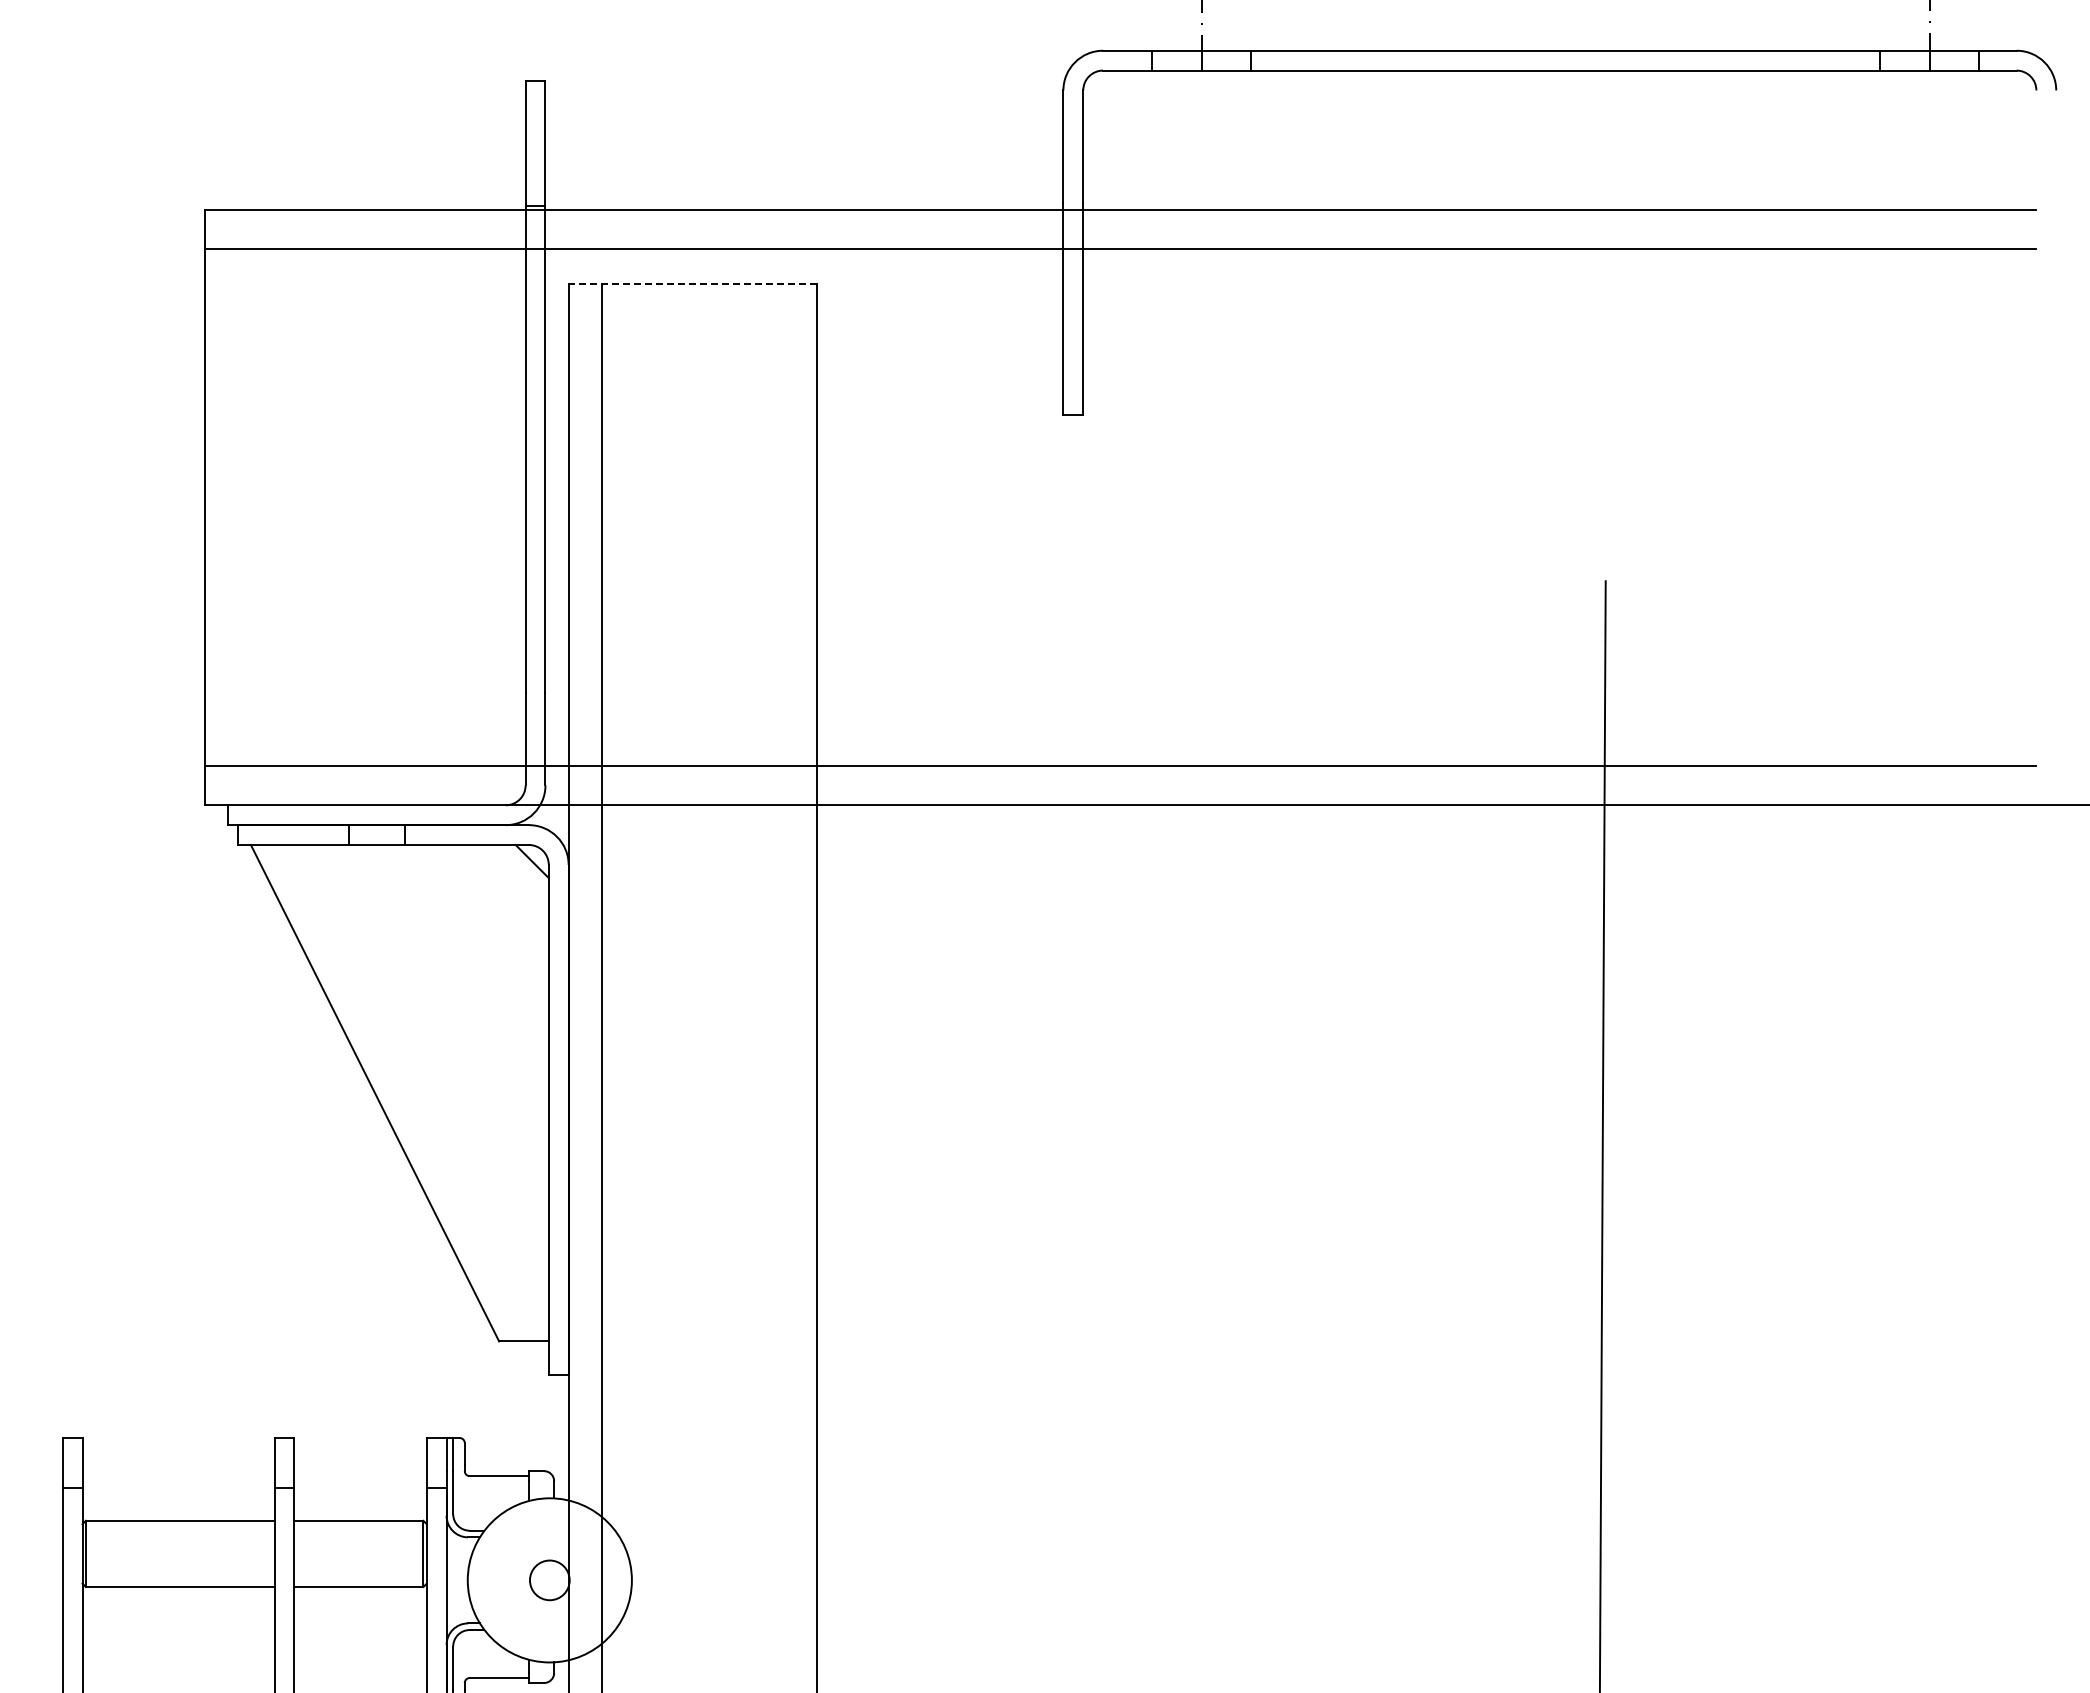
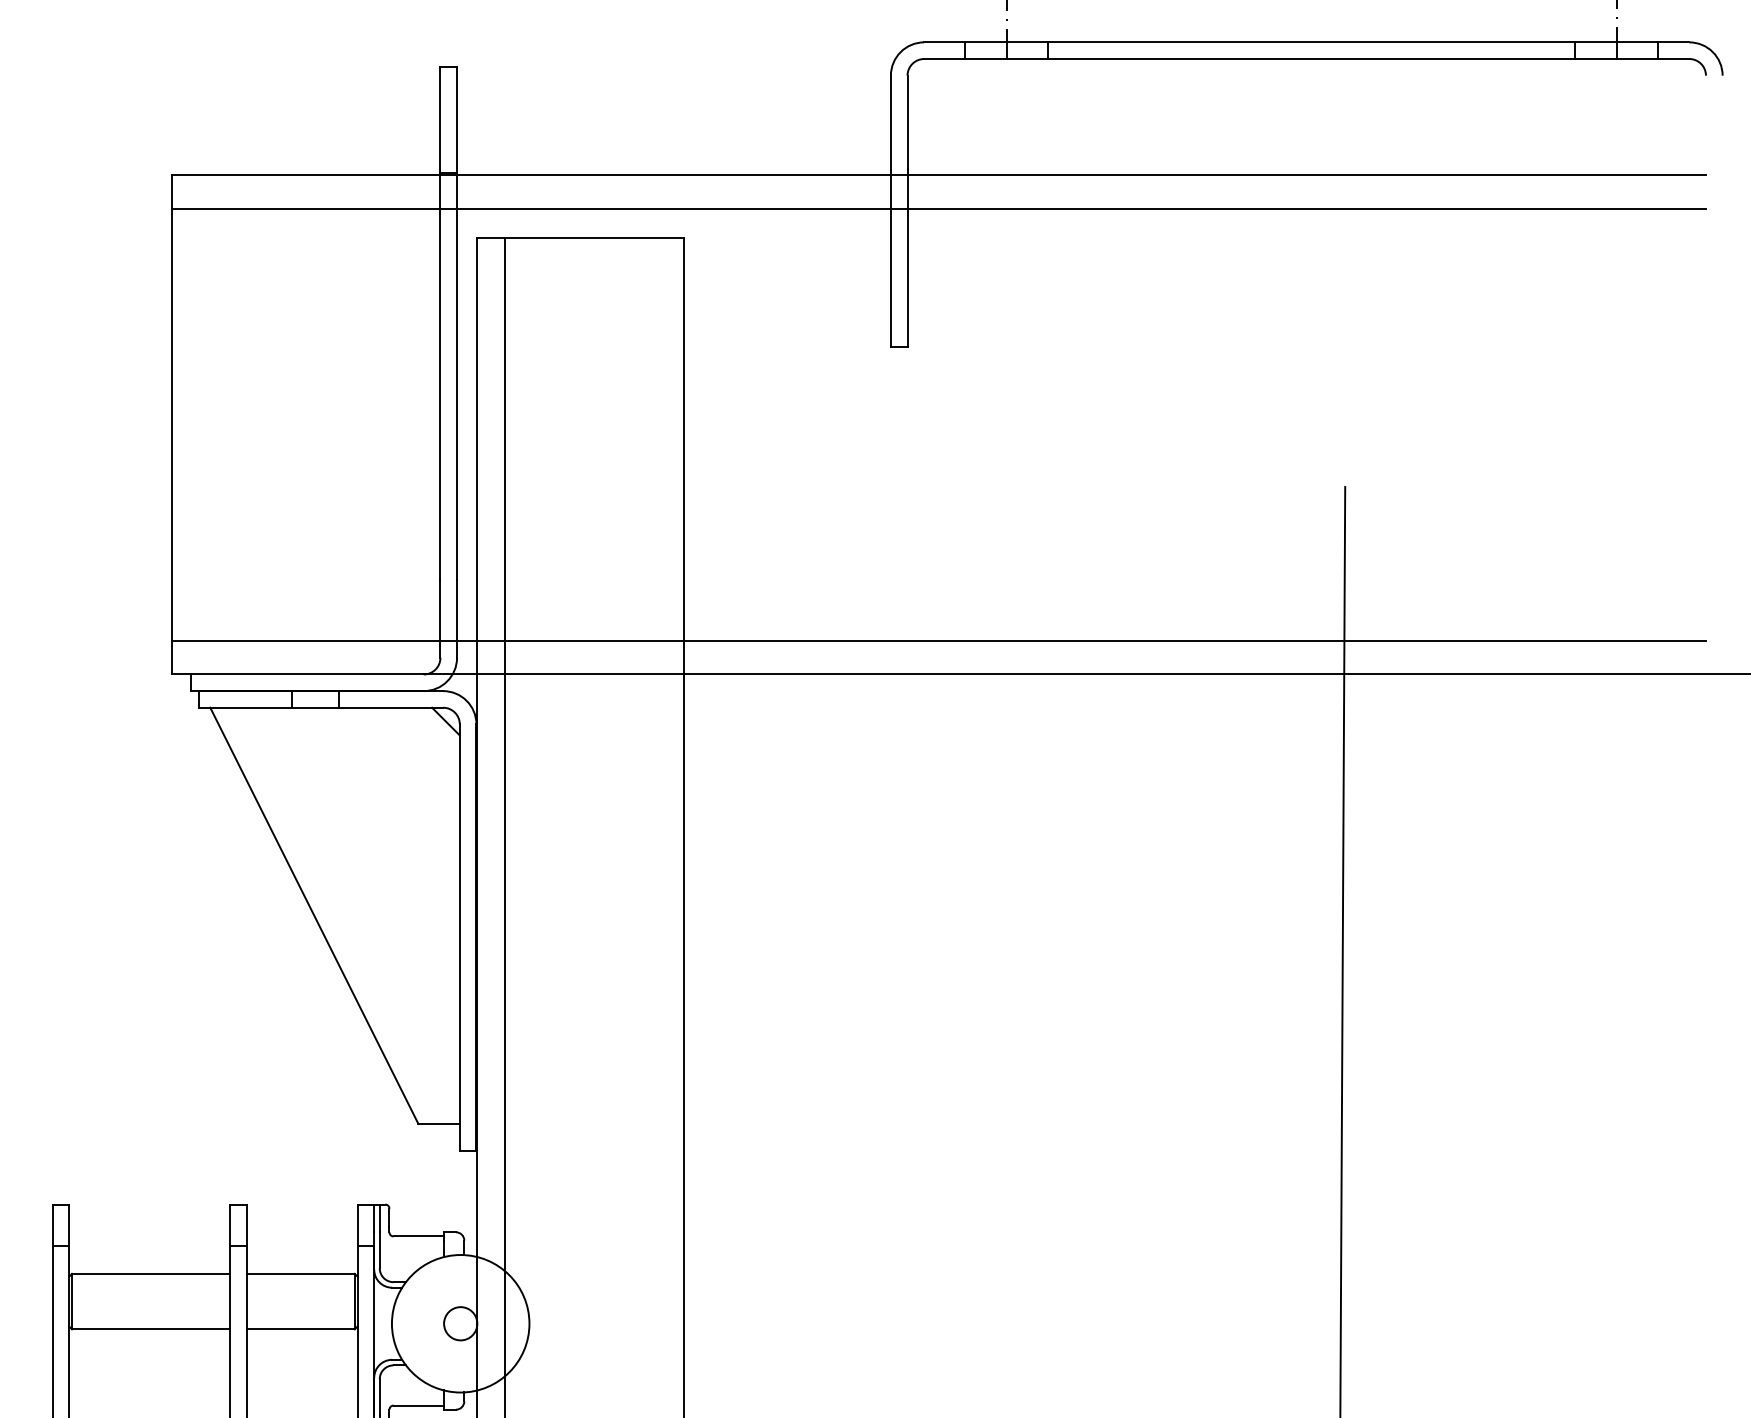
line: (692, 284) -> (580, 238), dashed -> solid

